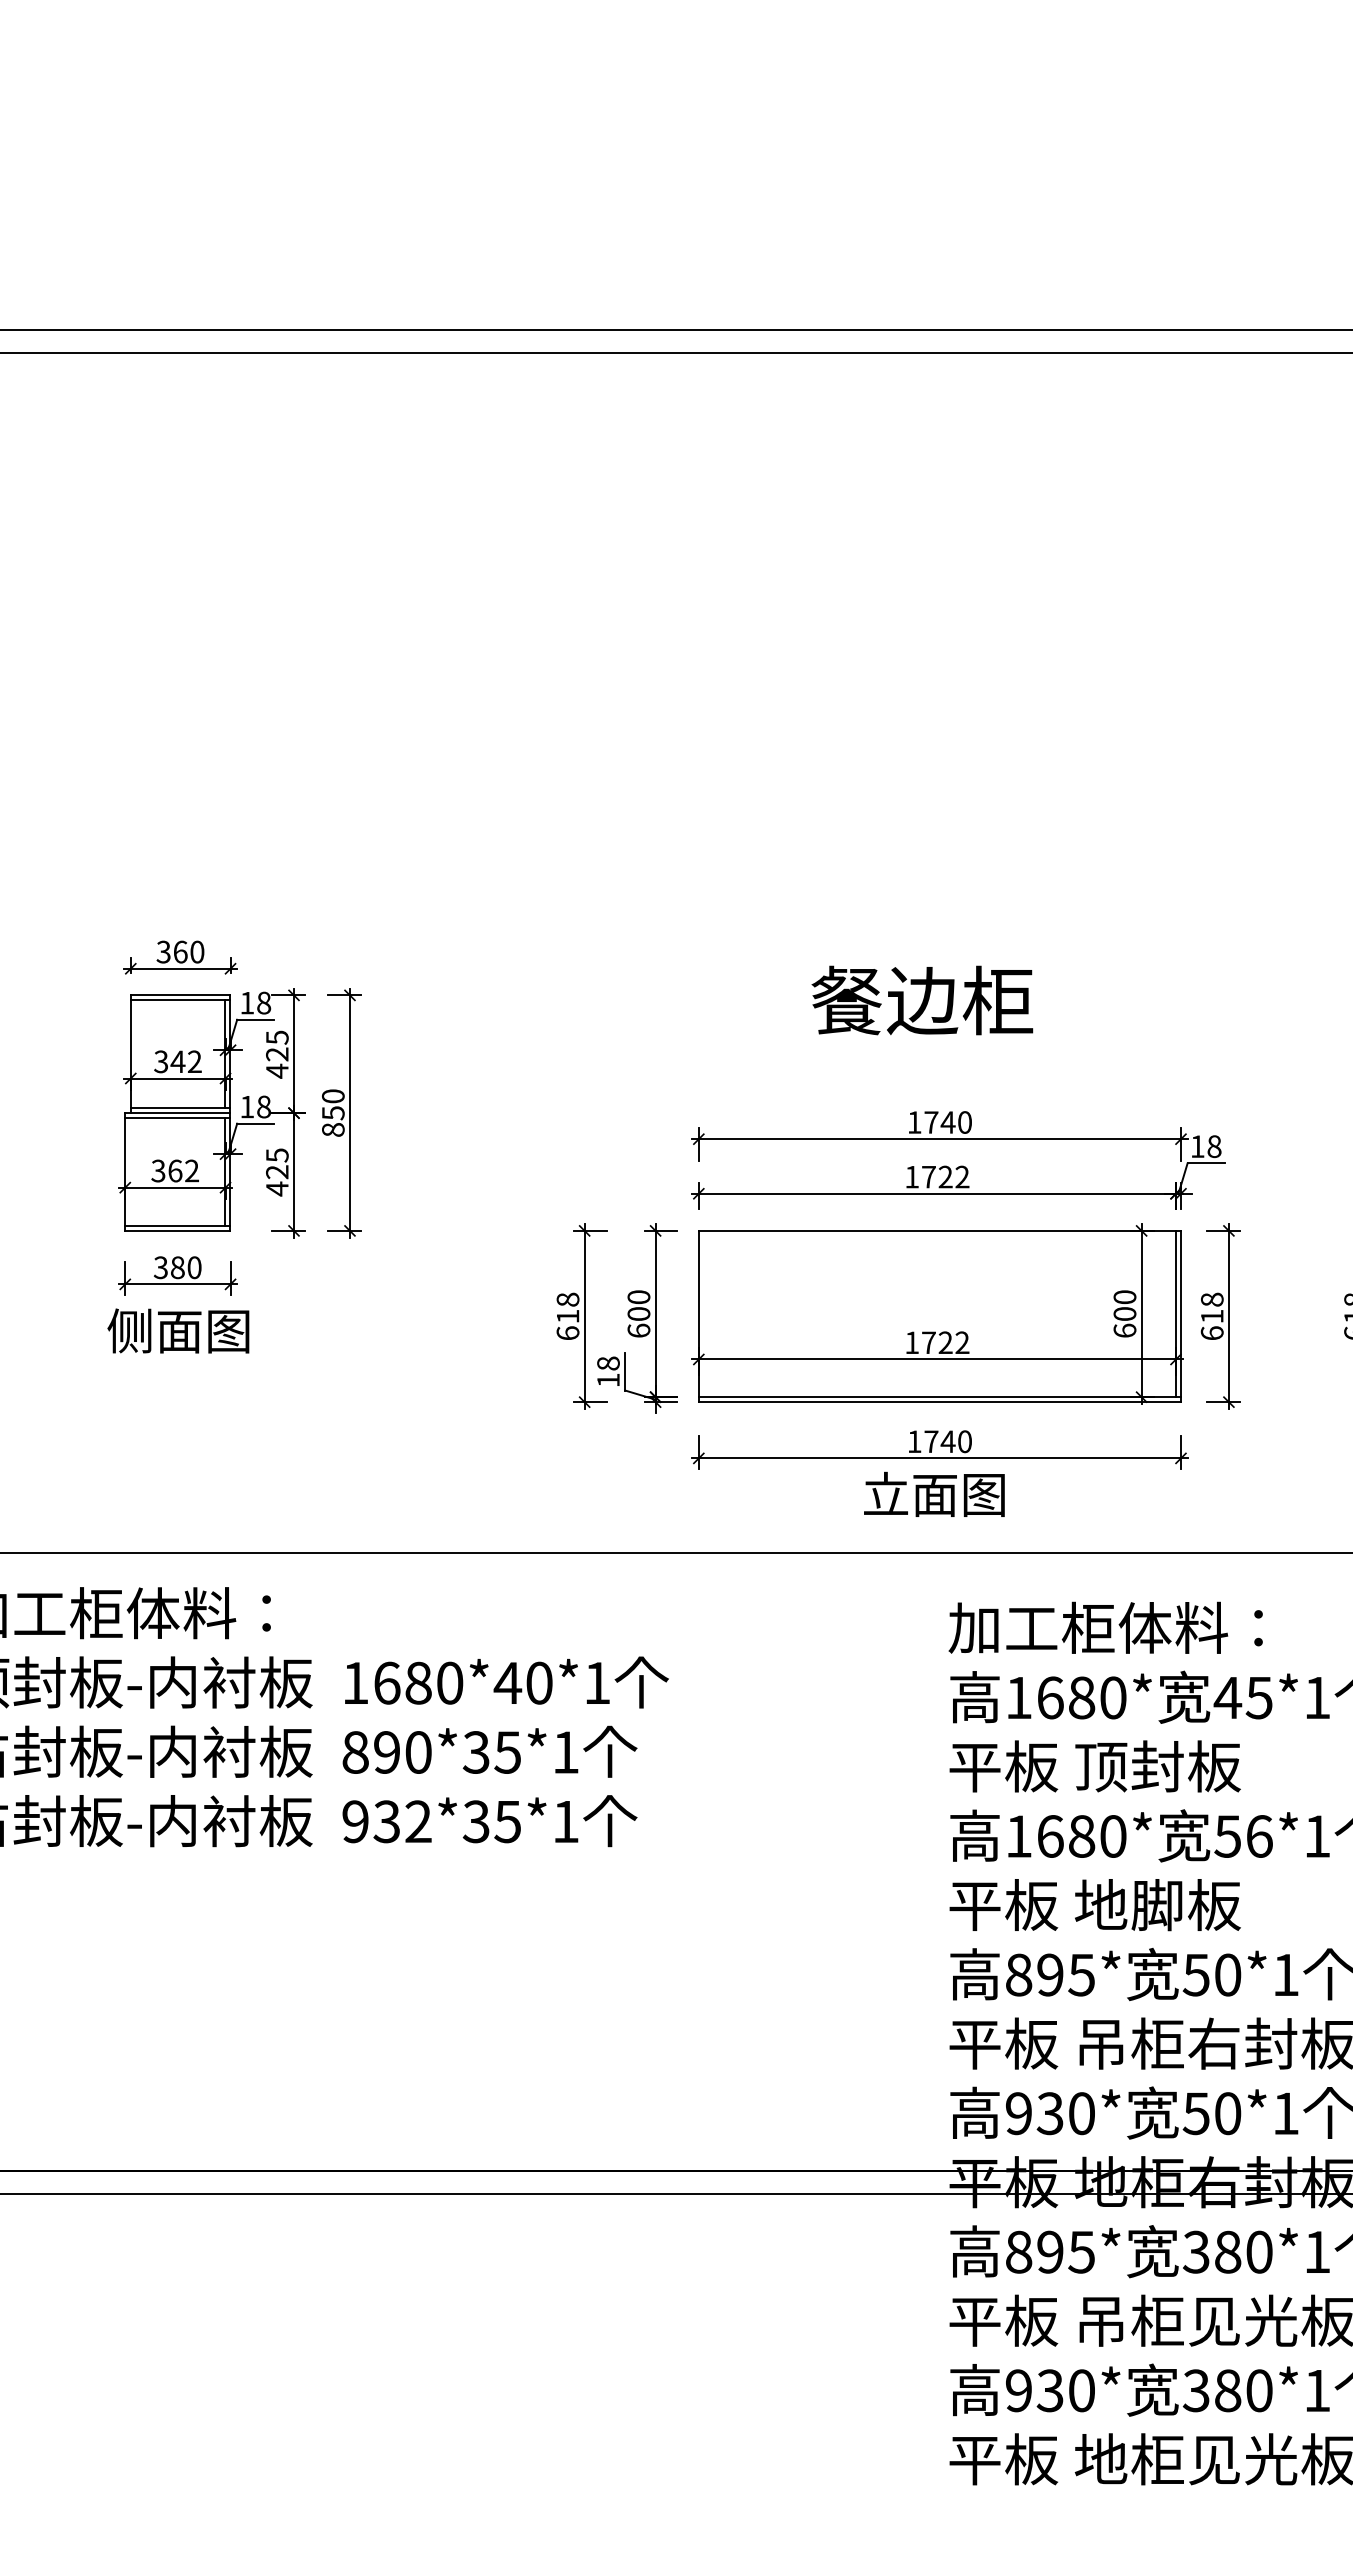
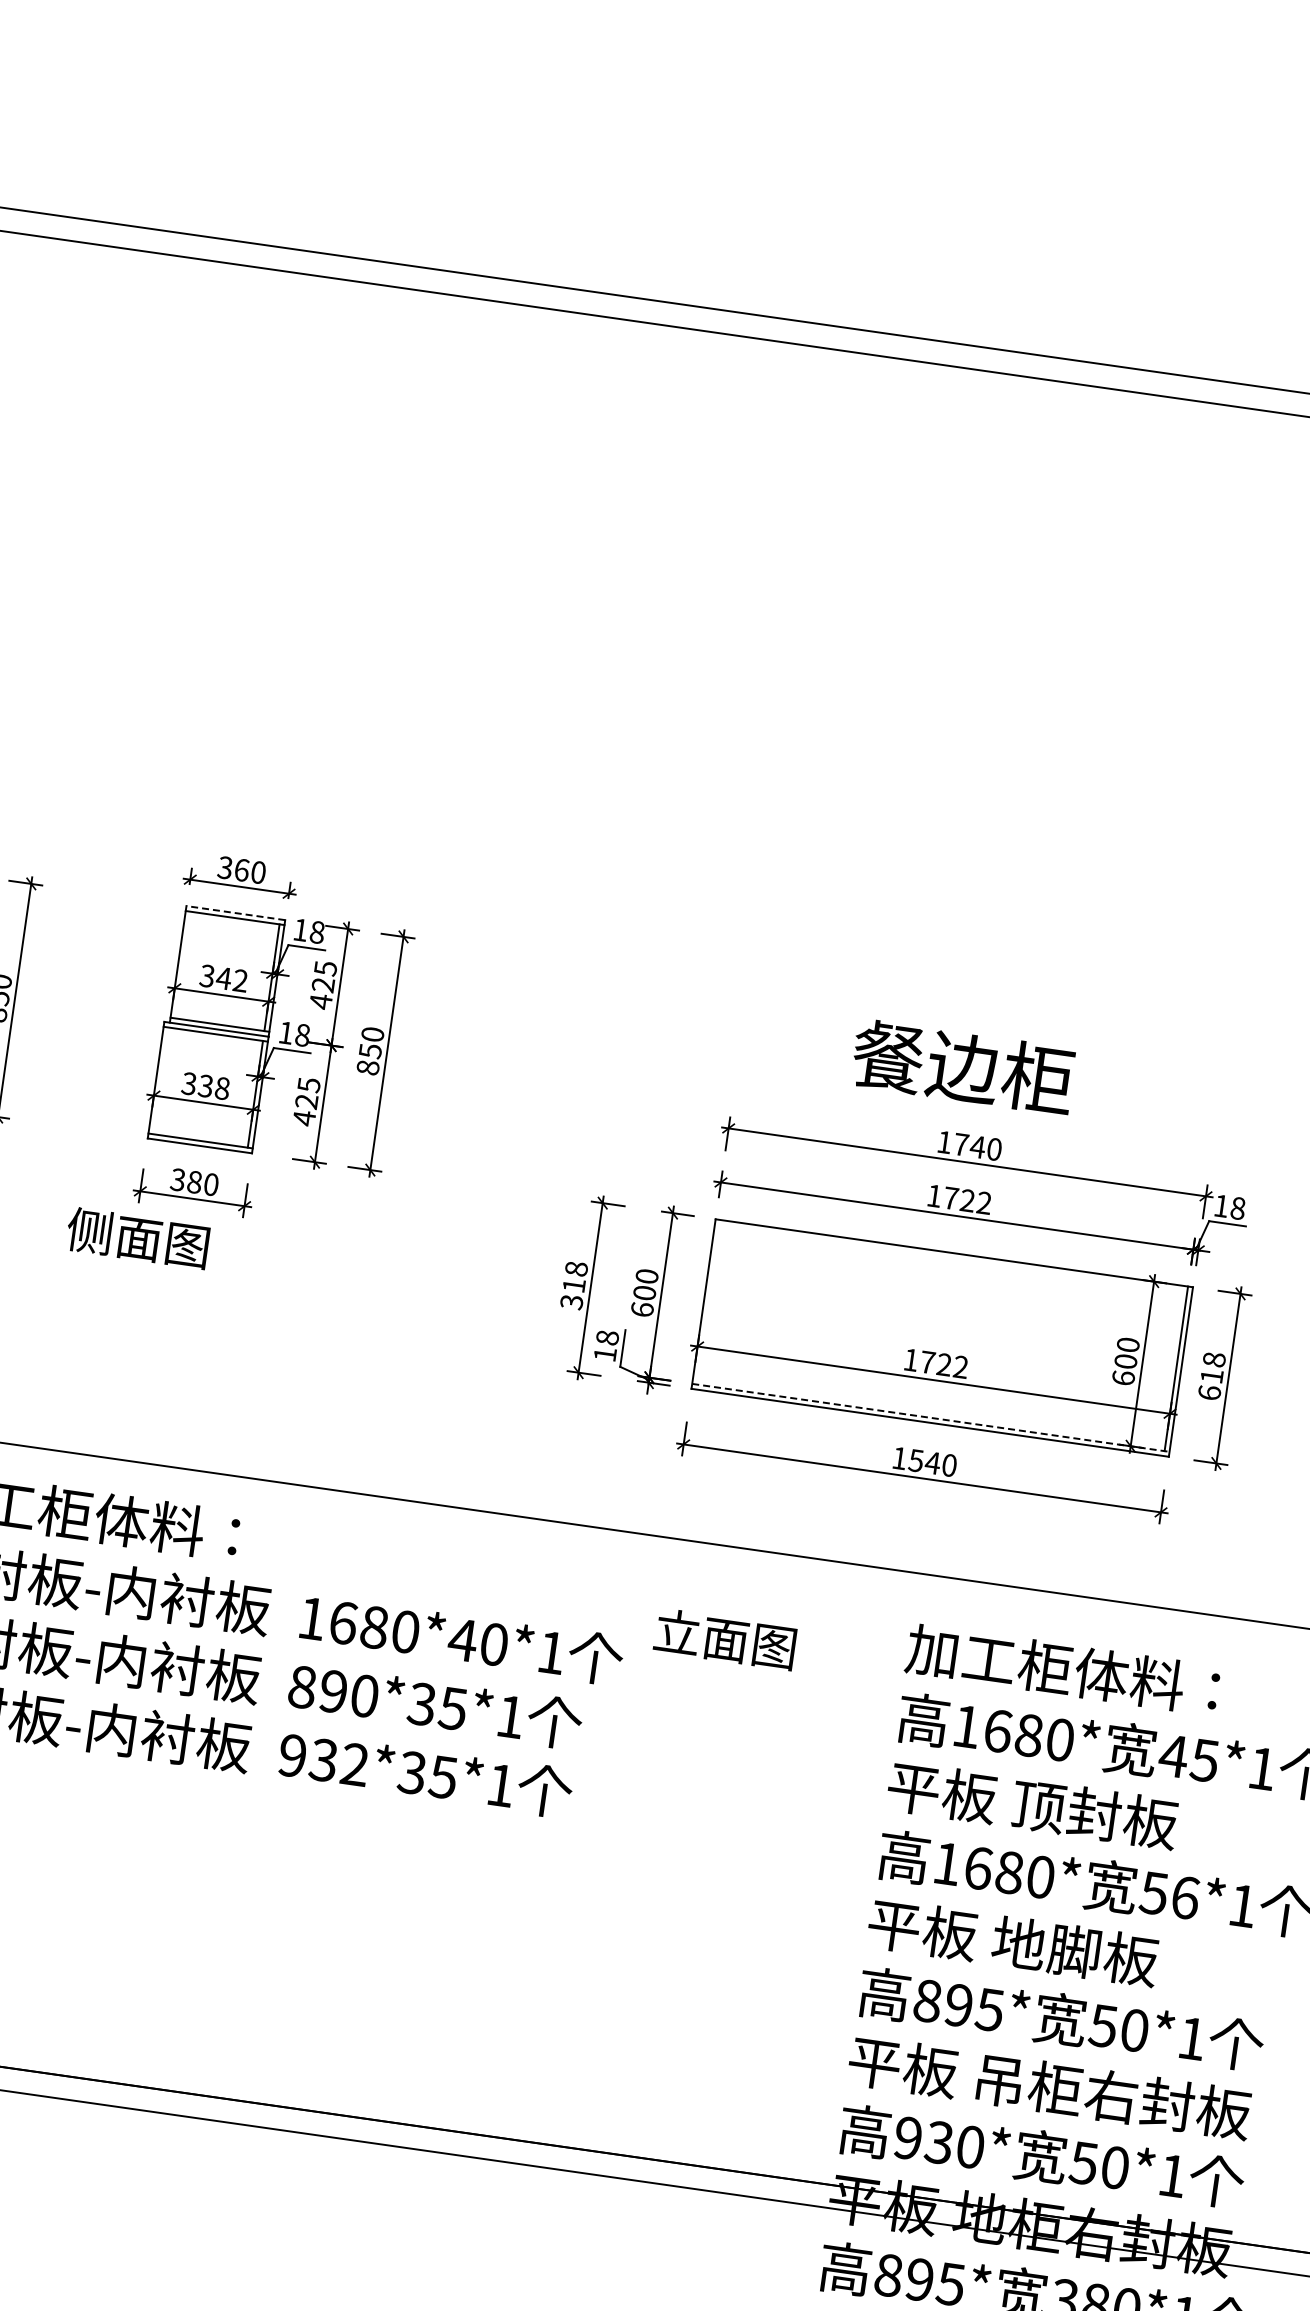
line: (180, 995) -> (235, 913), solid -> dashed
text: (922, 1000) -> (963, 1067), moved
text: (183, 1170) -> (214, 1086), 362 -> 338
text: (178, 1330) -> (138, 1237), moved
text: (567, 1333) -> (571, 1302), 618 -> 318
line: (940, 1397) -> (931, 1418), solid -> dashed
text: (931, 1441) -> (916, 1460), 1740 -> 1540
text: (934, 1493) -> (725, 1638), moved

